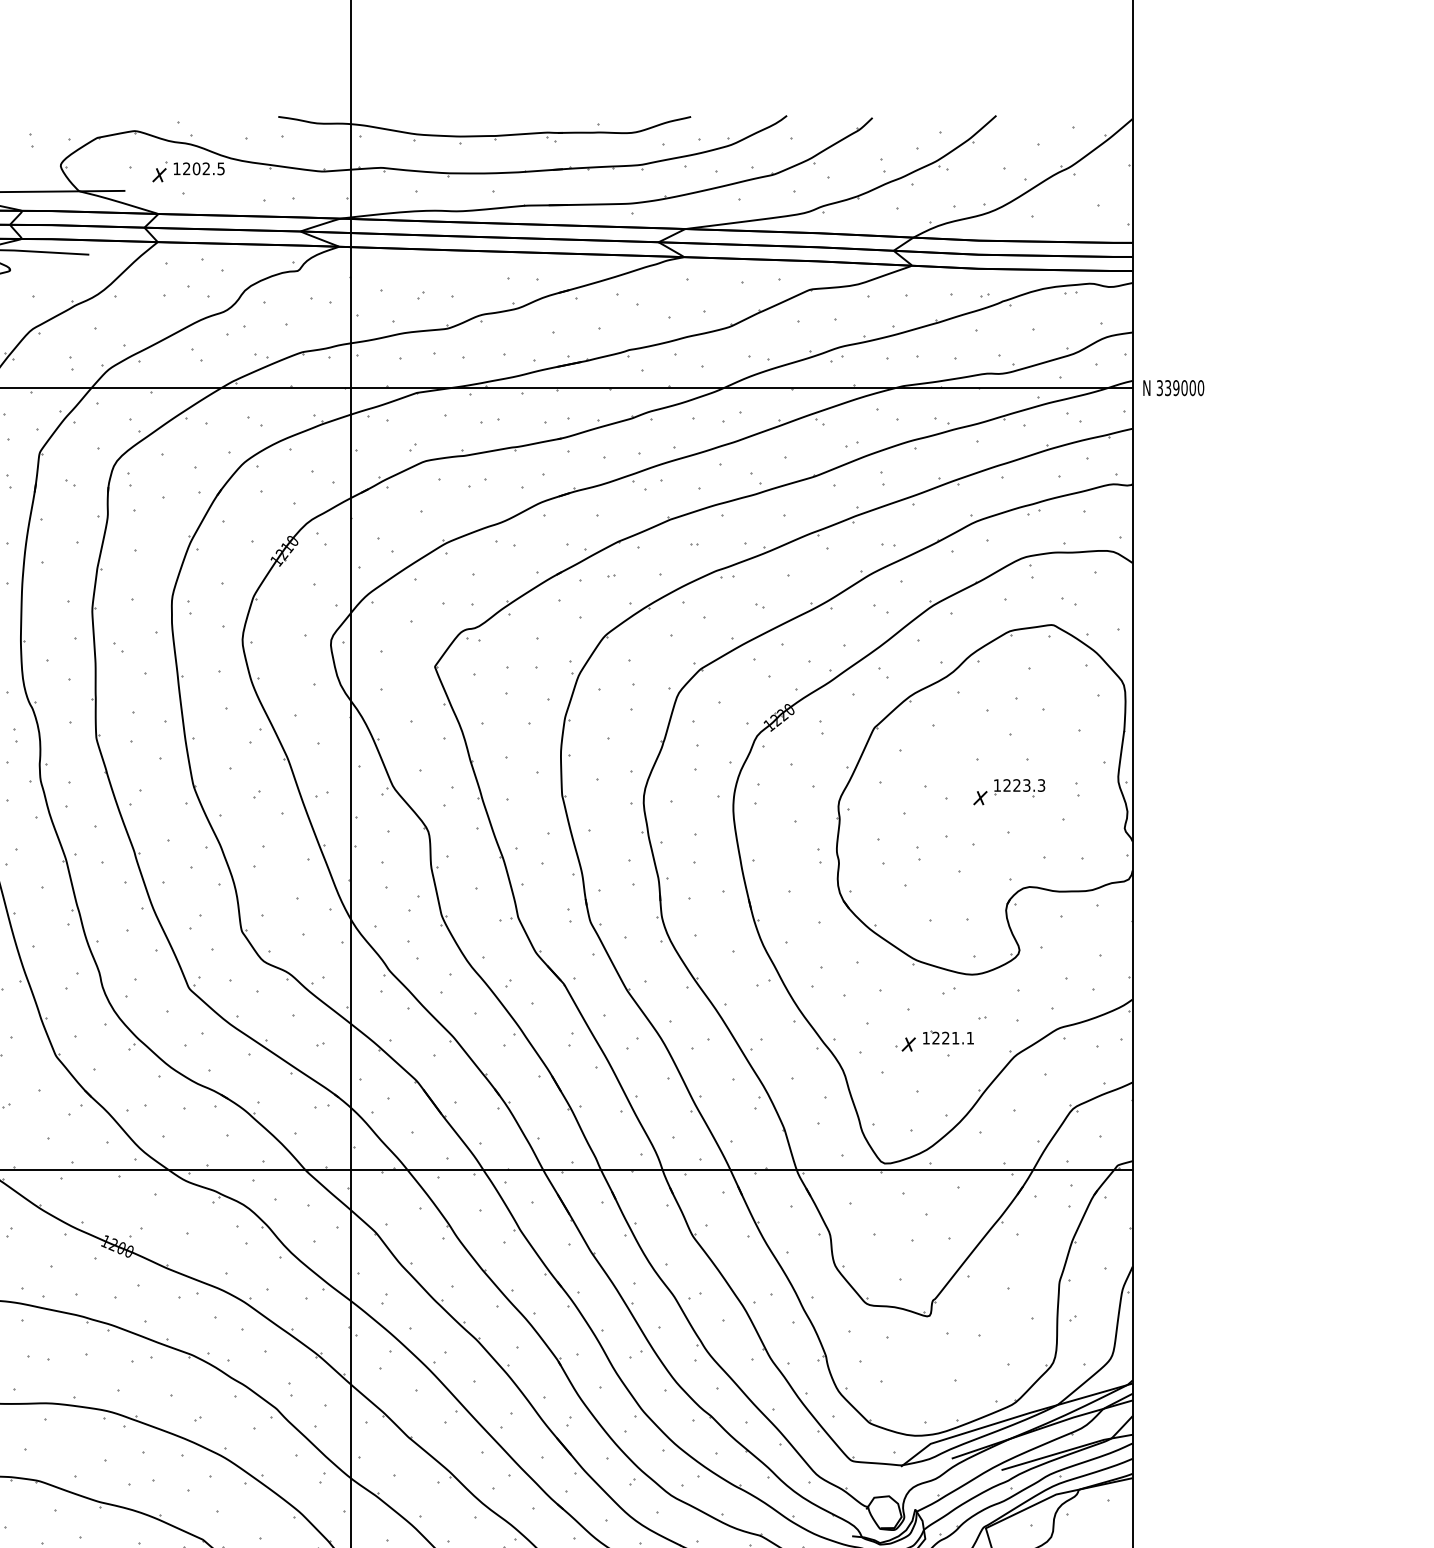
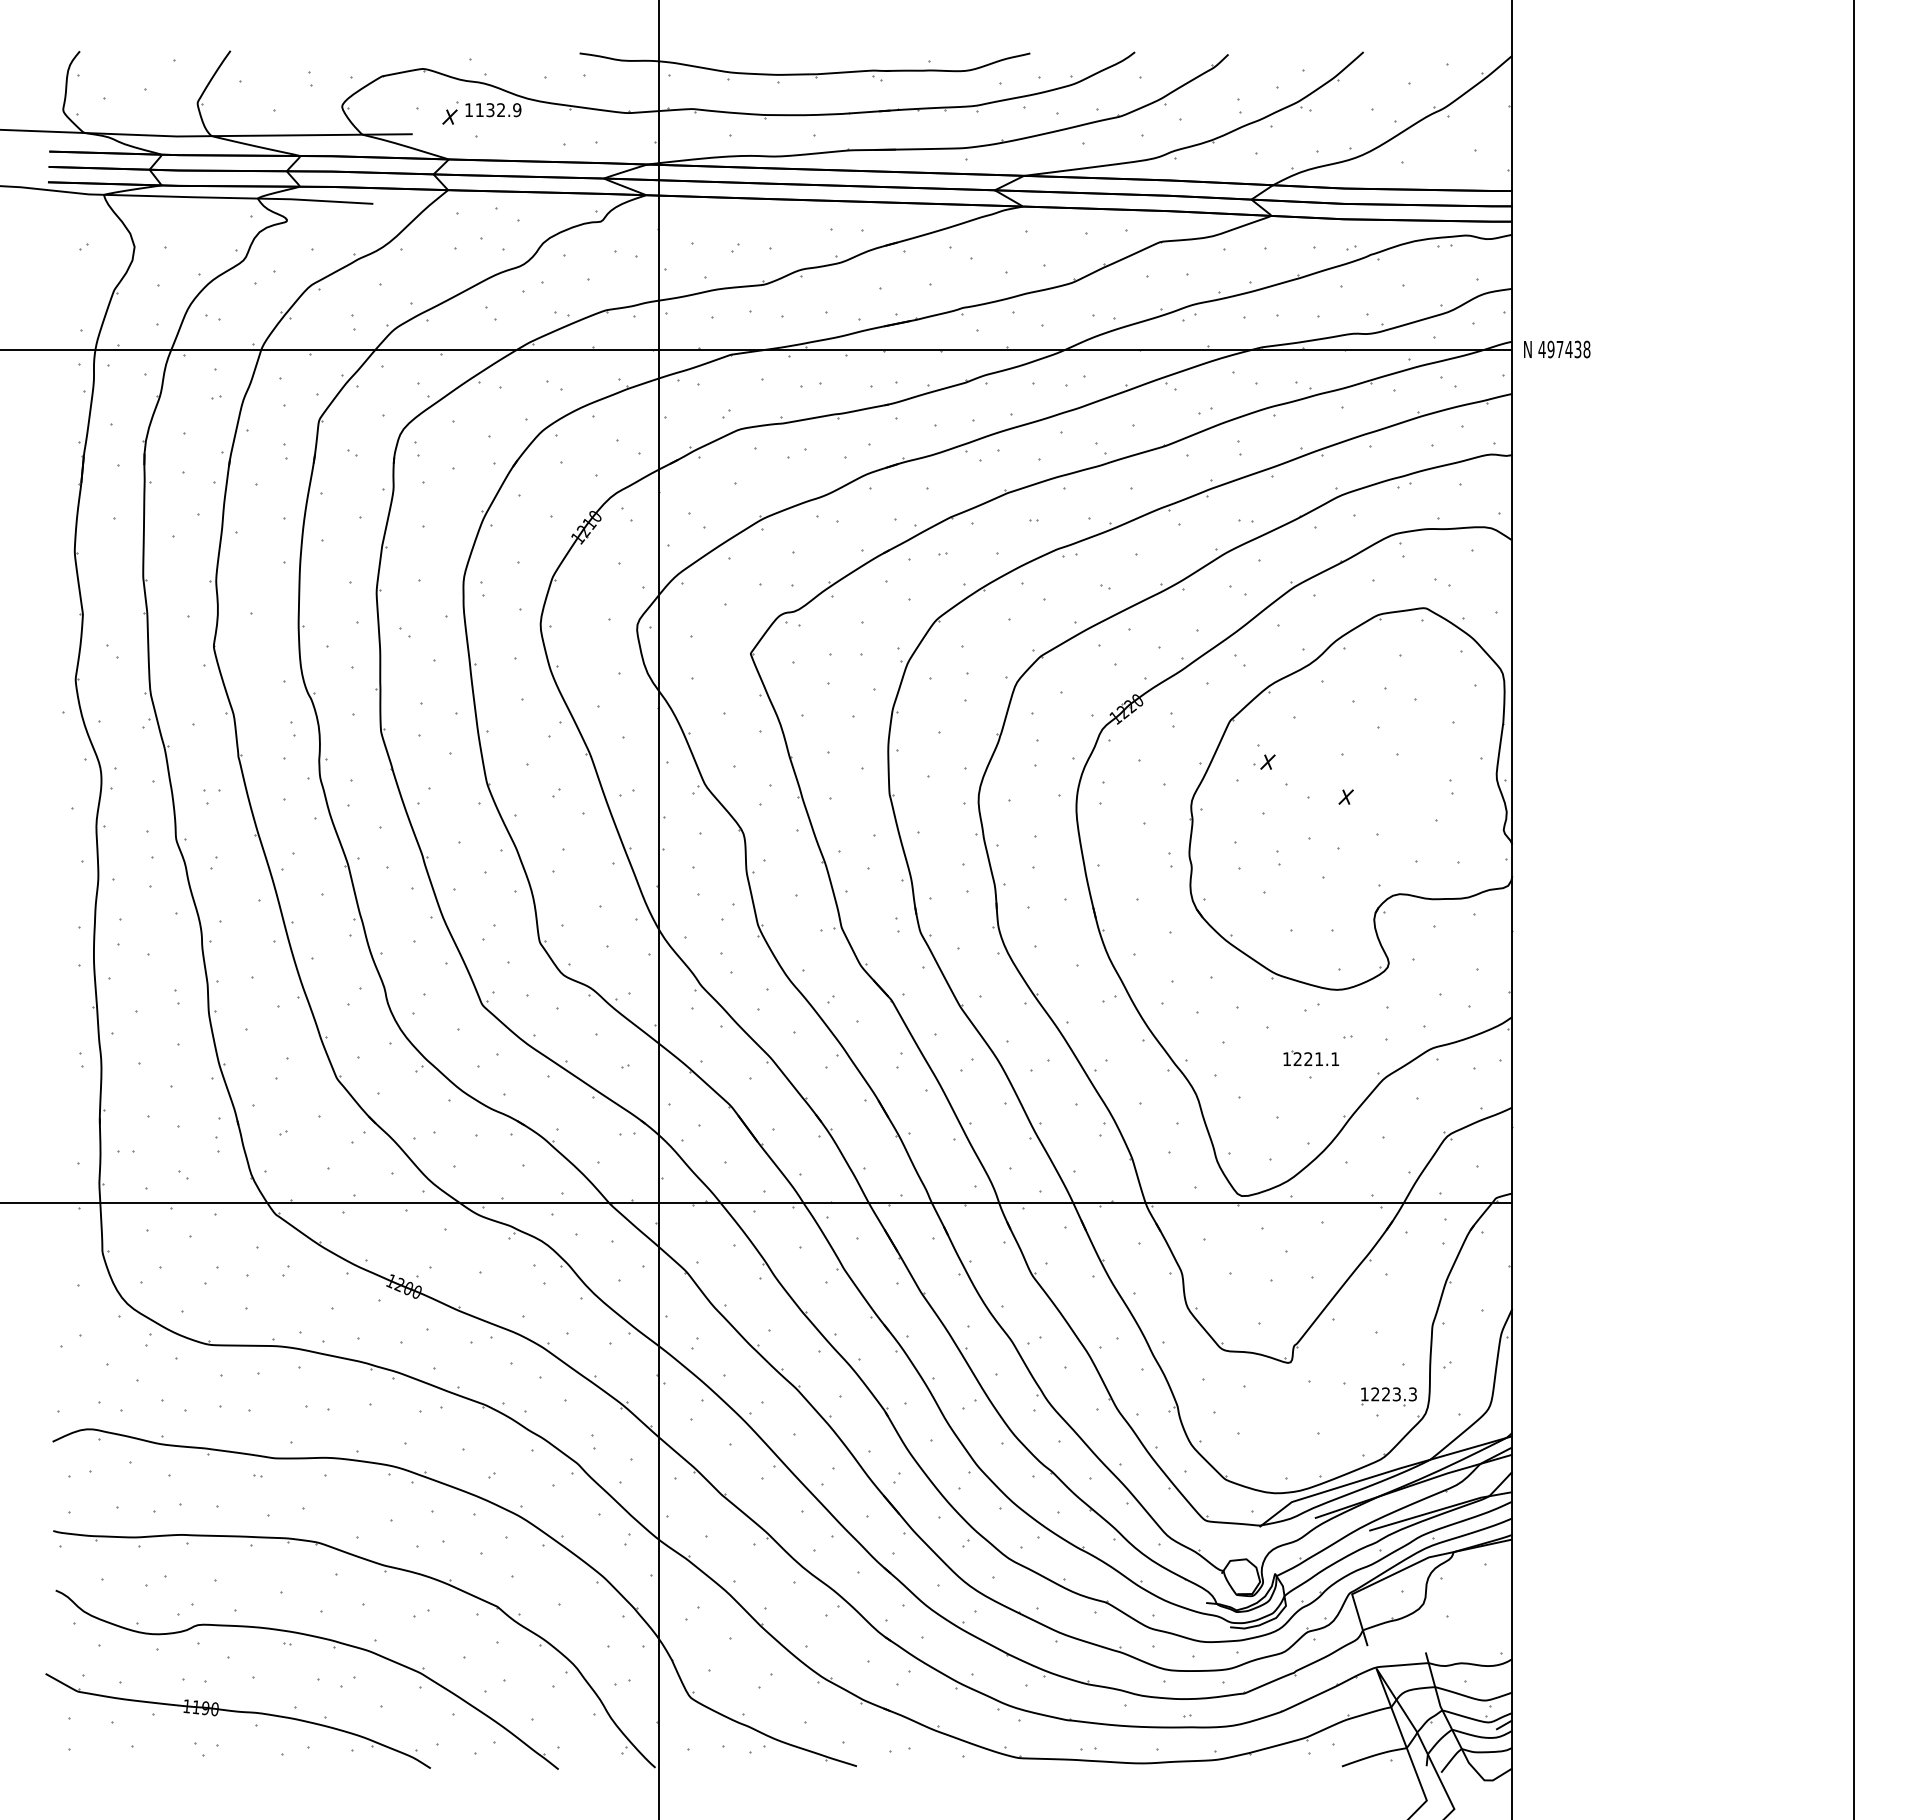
text: (203, 169) -> (498, 110), 1202.5 -> 1132.9
text: (1180, 388) -> (1564, 349), 339000 -> 497438
part: (1019, 787) -> (1388, 1396), moved
part: (905, 1043) -> (1264, 761), moved

